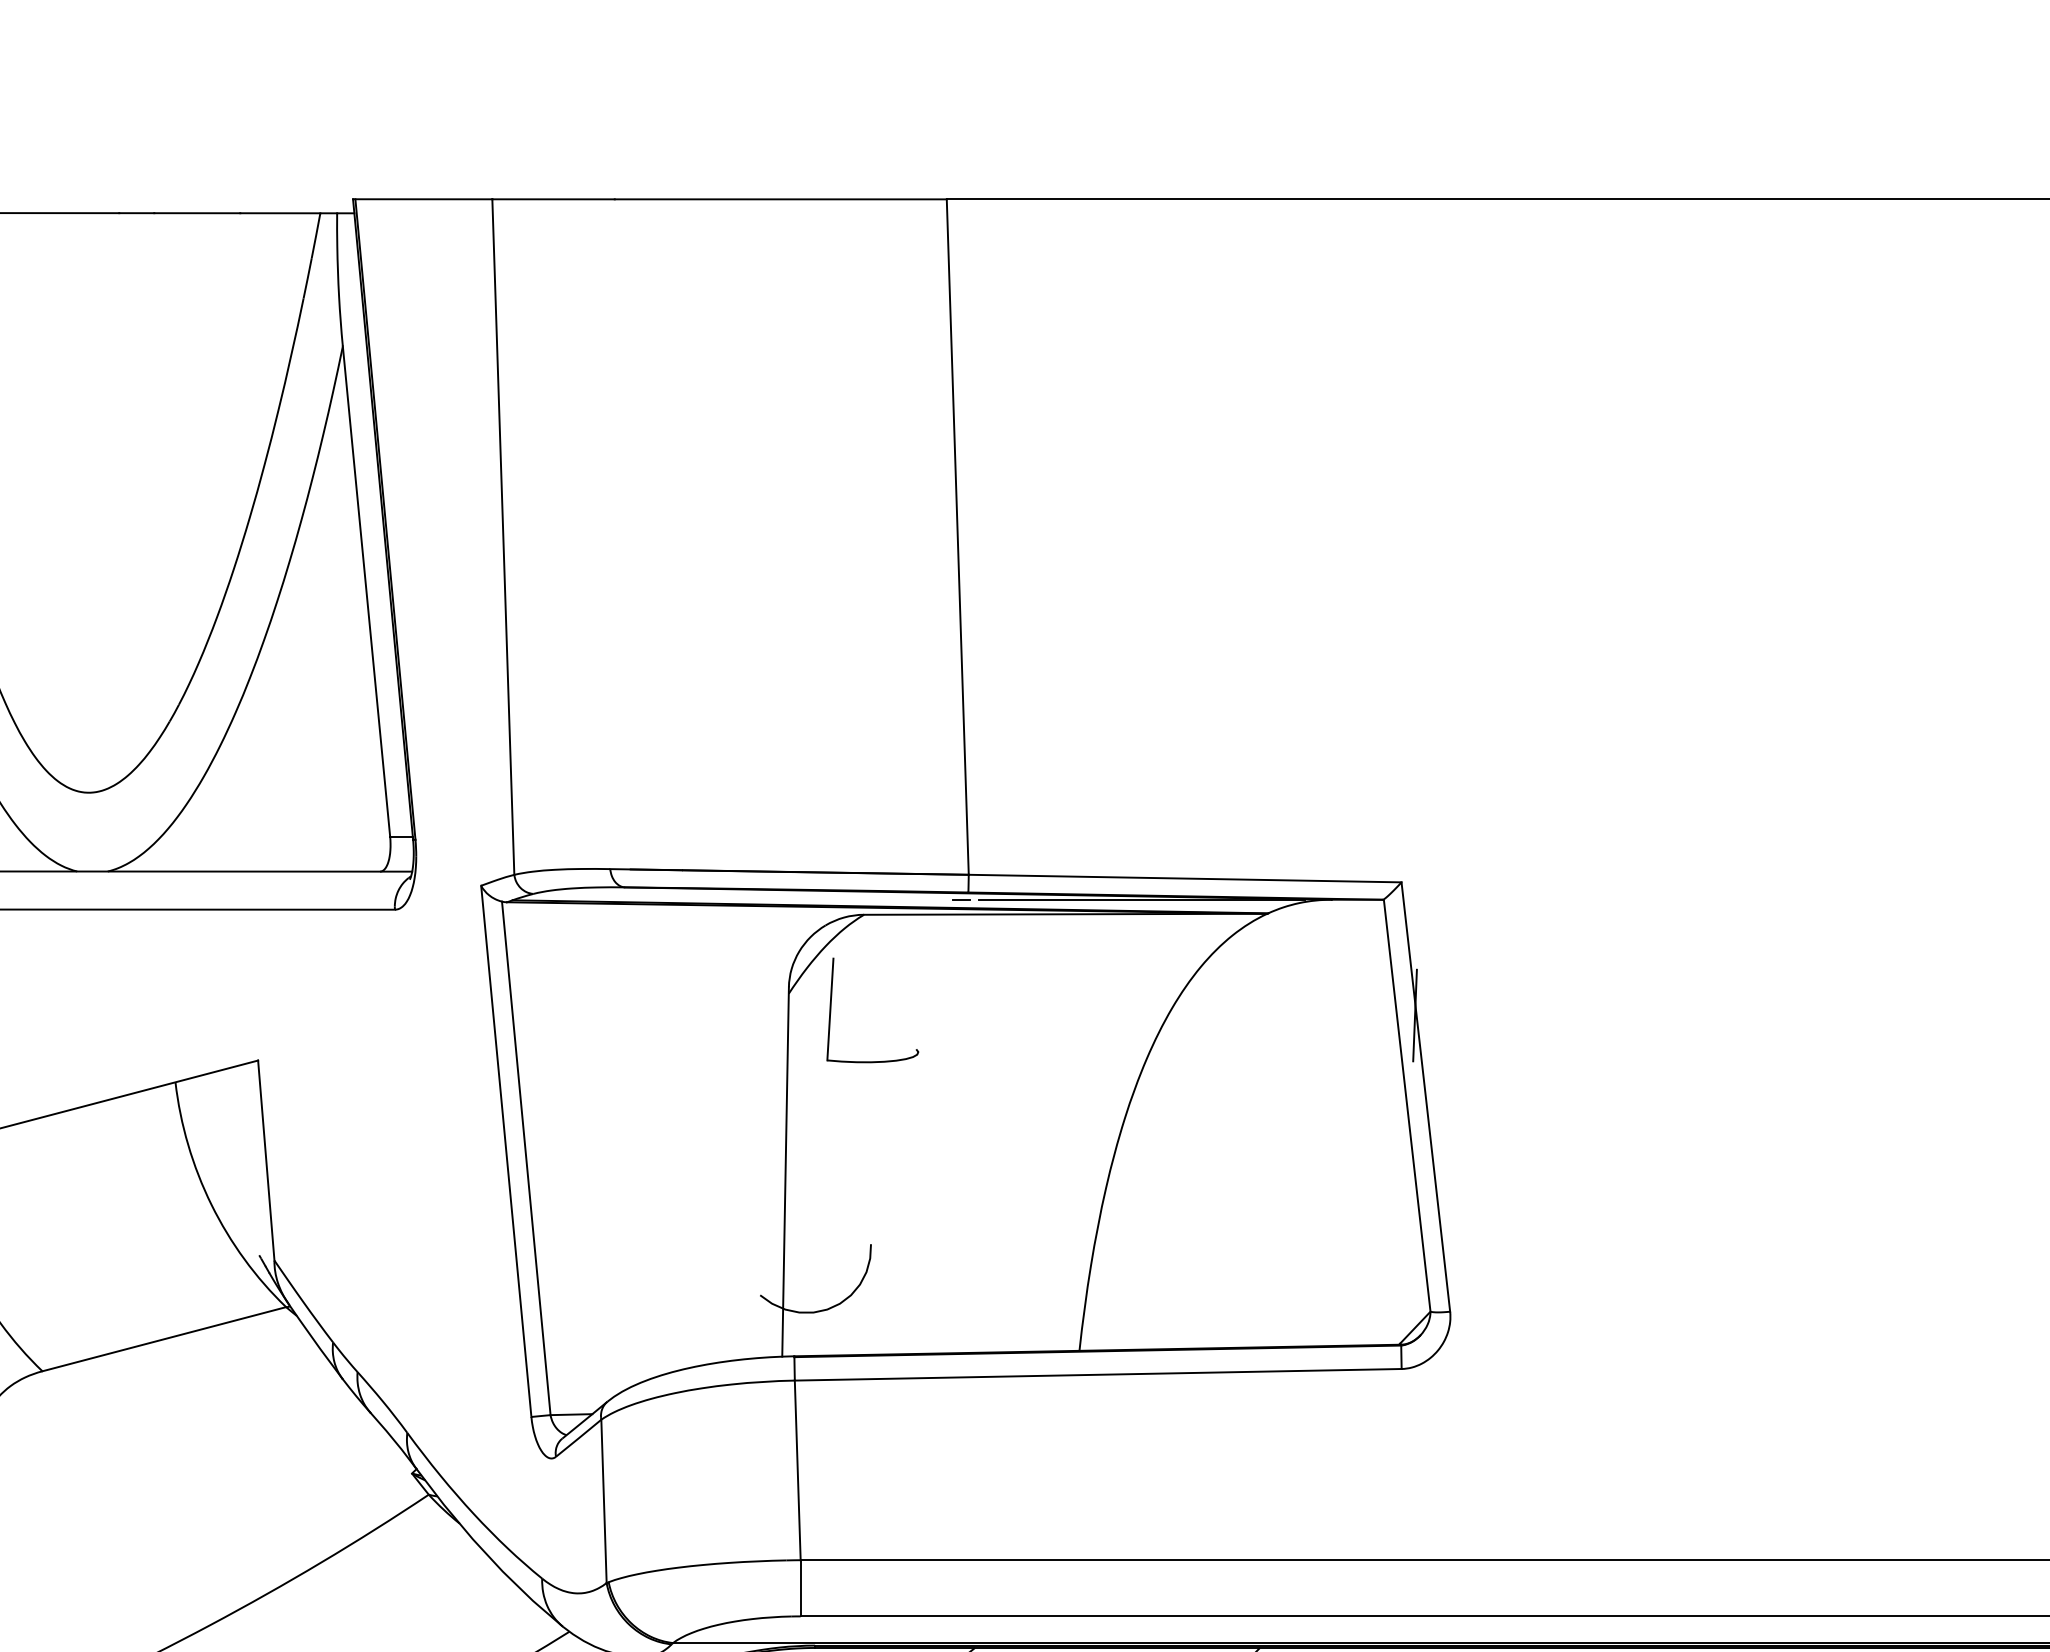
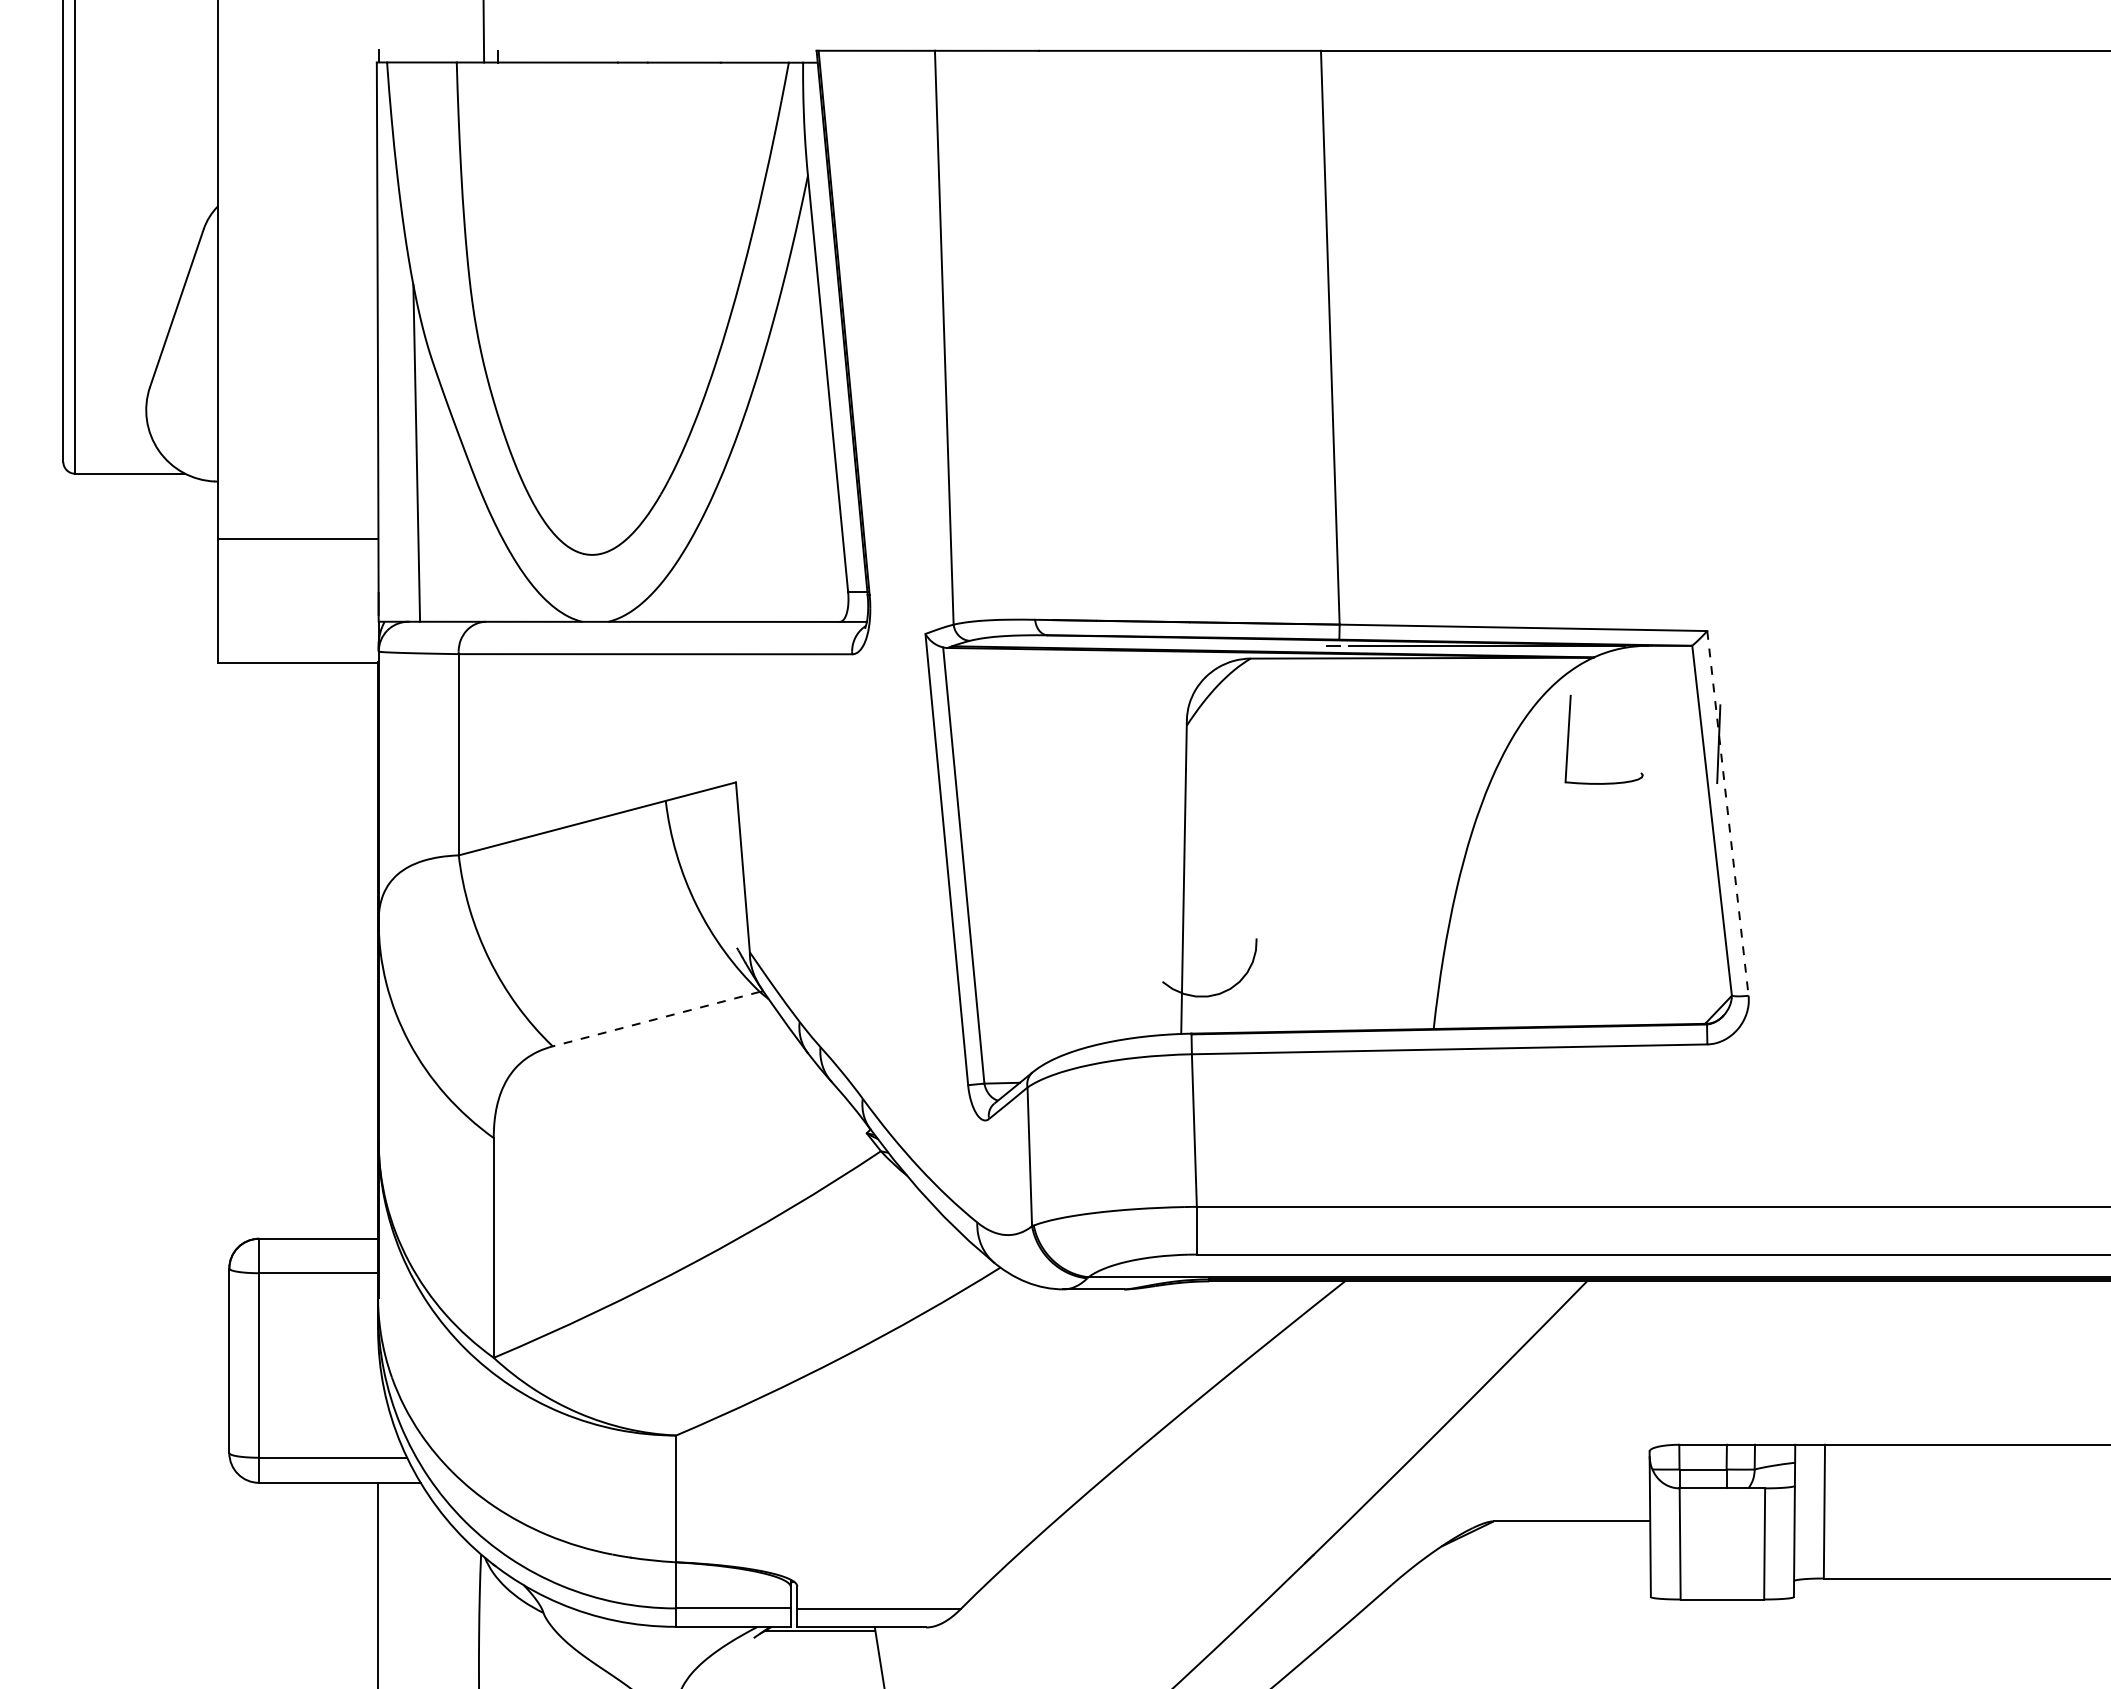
part: (832, 1008) -> (1569, 738), moved
line: (1425, 1097) -> (1727, 813), solid -> dashed
line: (163, 1339) -> (655, 1019), solid -> dashed

